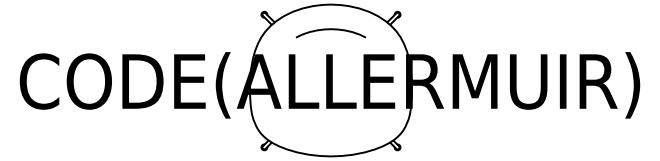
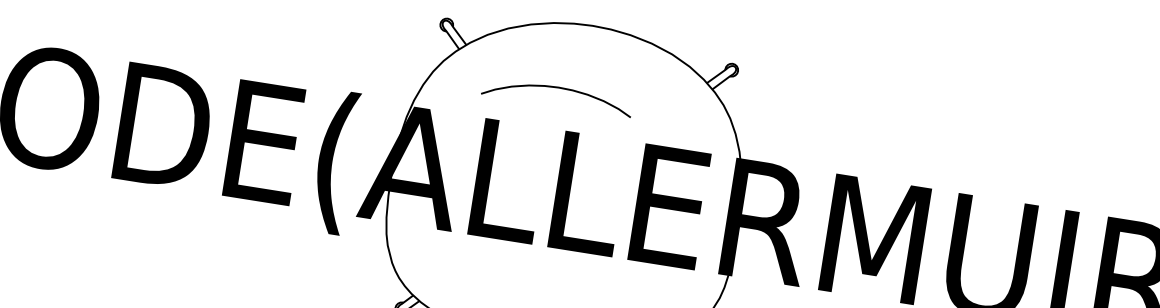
curve: (330, 30) -> (557, 90), moved

